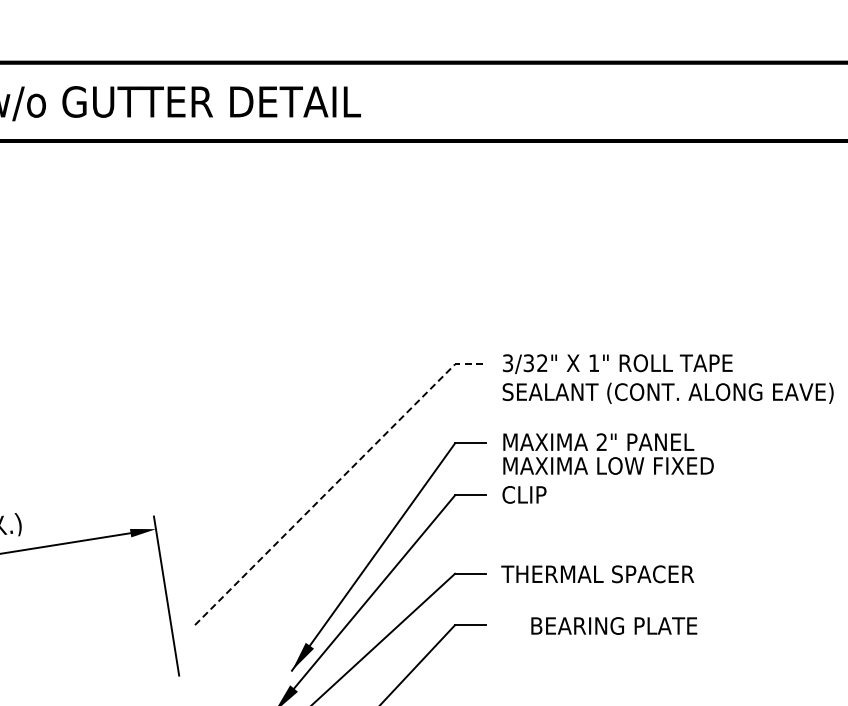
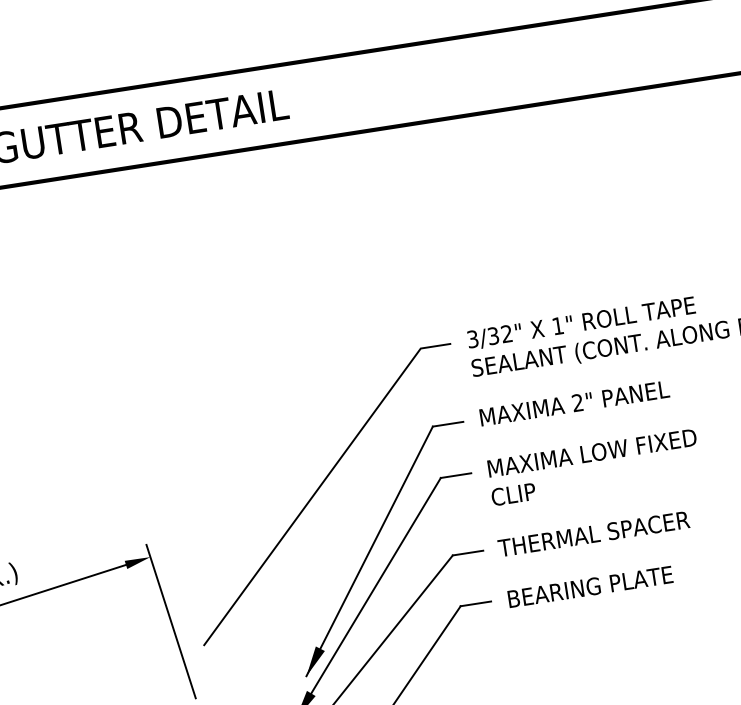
text: (607, 480) -> (593, 467), moved
line: (336, 483) -> (321, 484), dashed -> solid
text: (614, 625) -> (590, 586), moved

